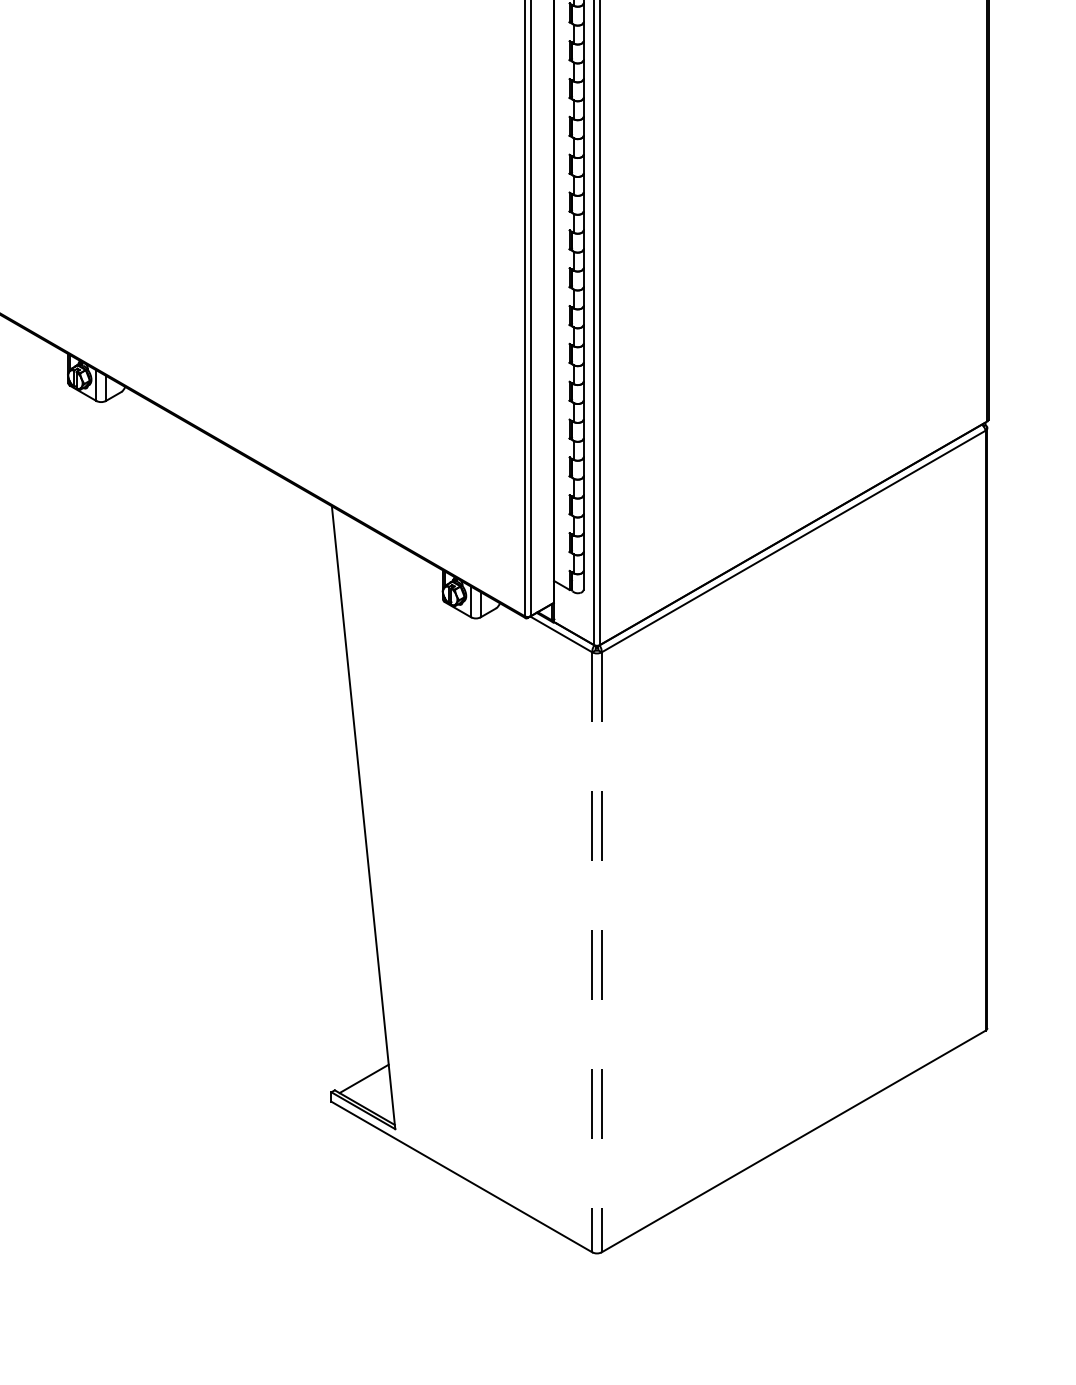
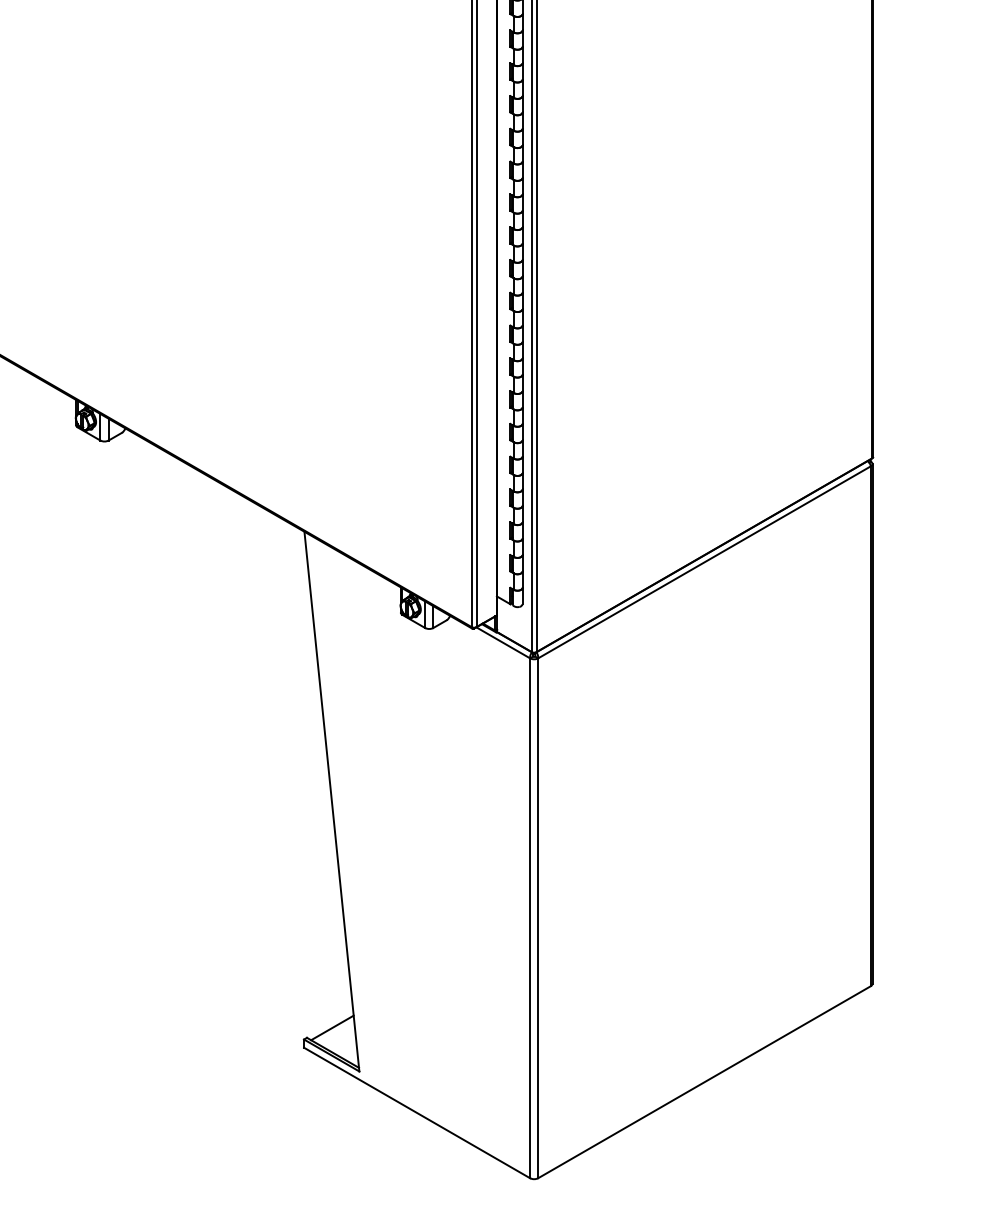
line: (592, 952) -> (530, 918), dashed -> solid
line: (602, 952) -> (538, 918), dashed -> solid

